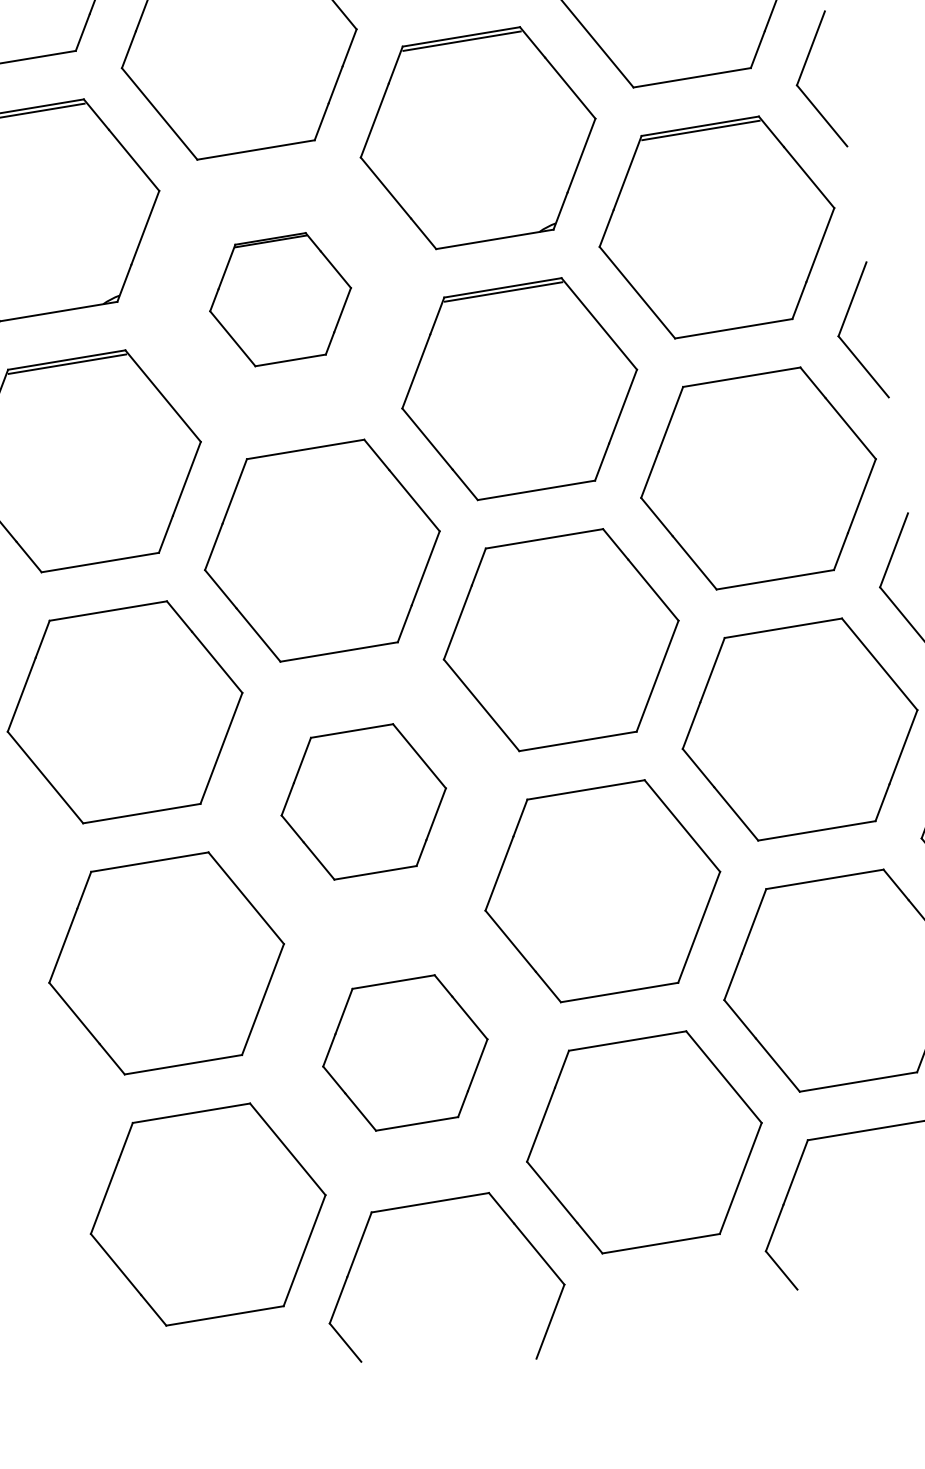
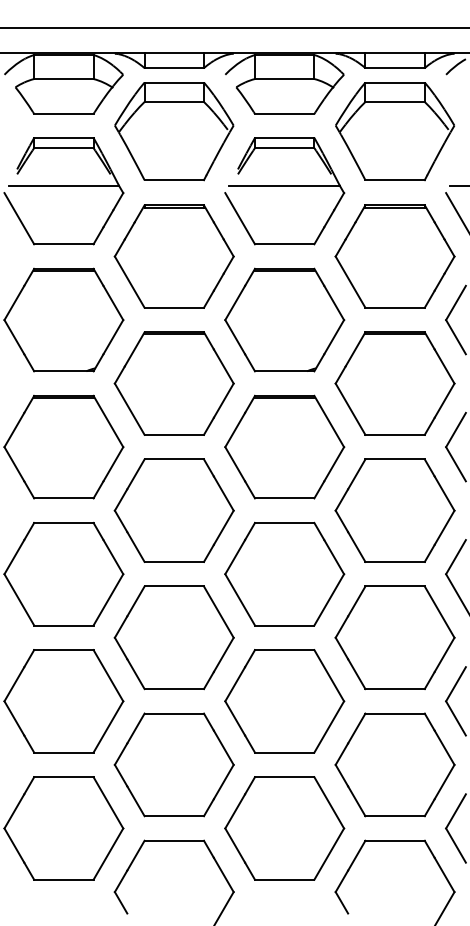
part: (279, 299) -> (173, 383), size x1.67
part: (362, 801) -> (173, 637), size x1.43
part: (403, 1052) -> (173, 764), size x1.43

